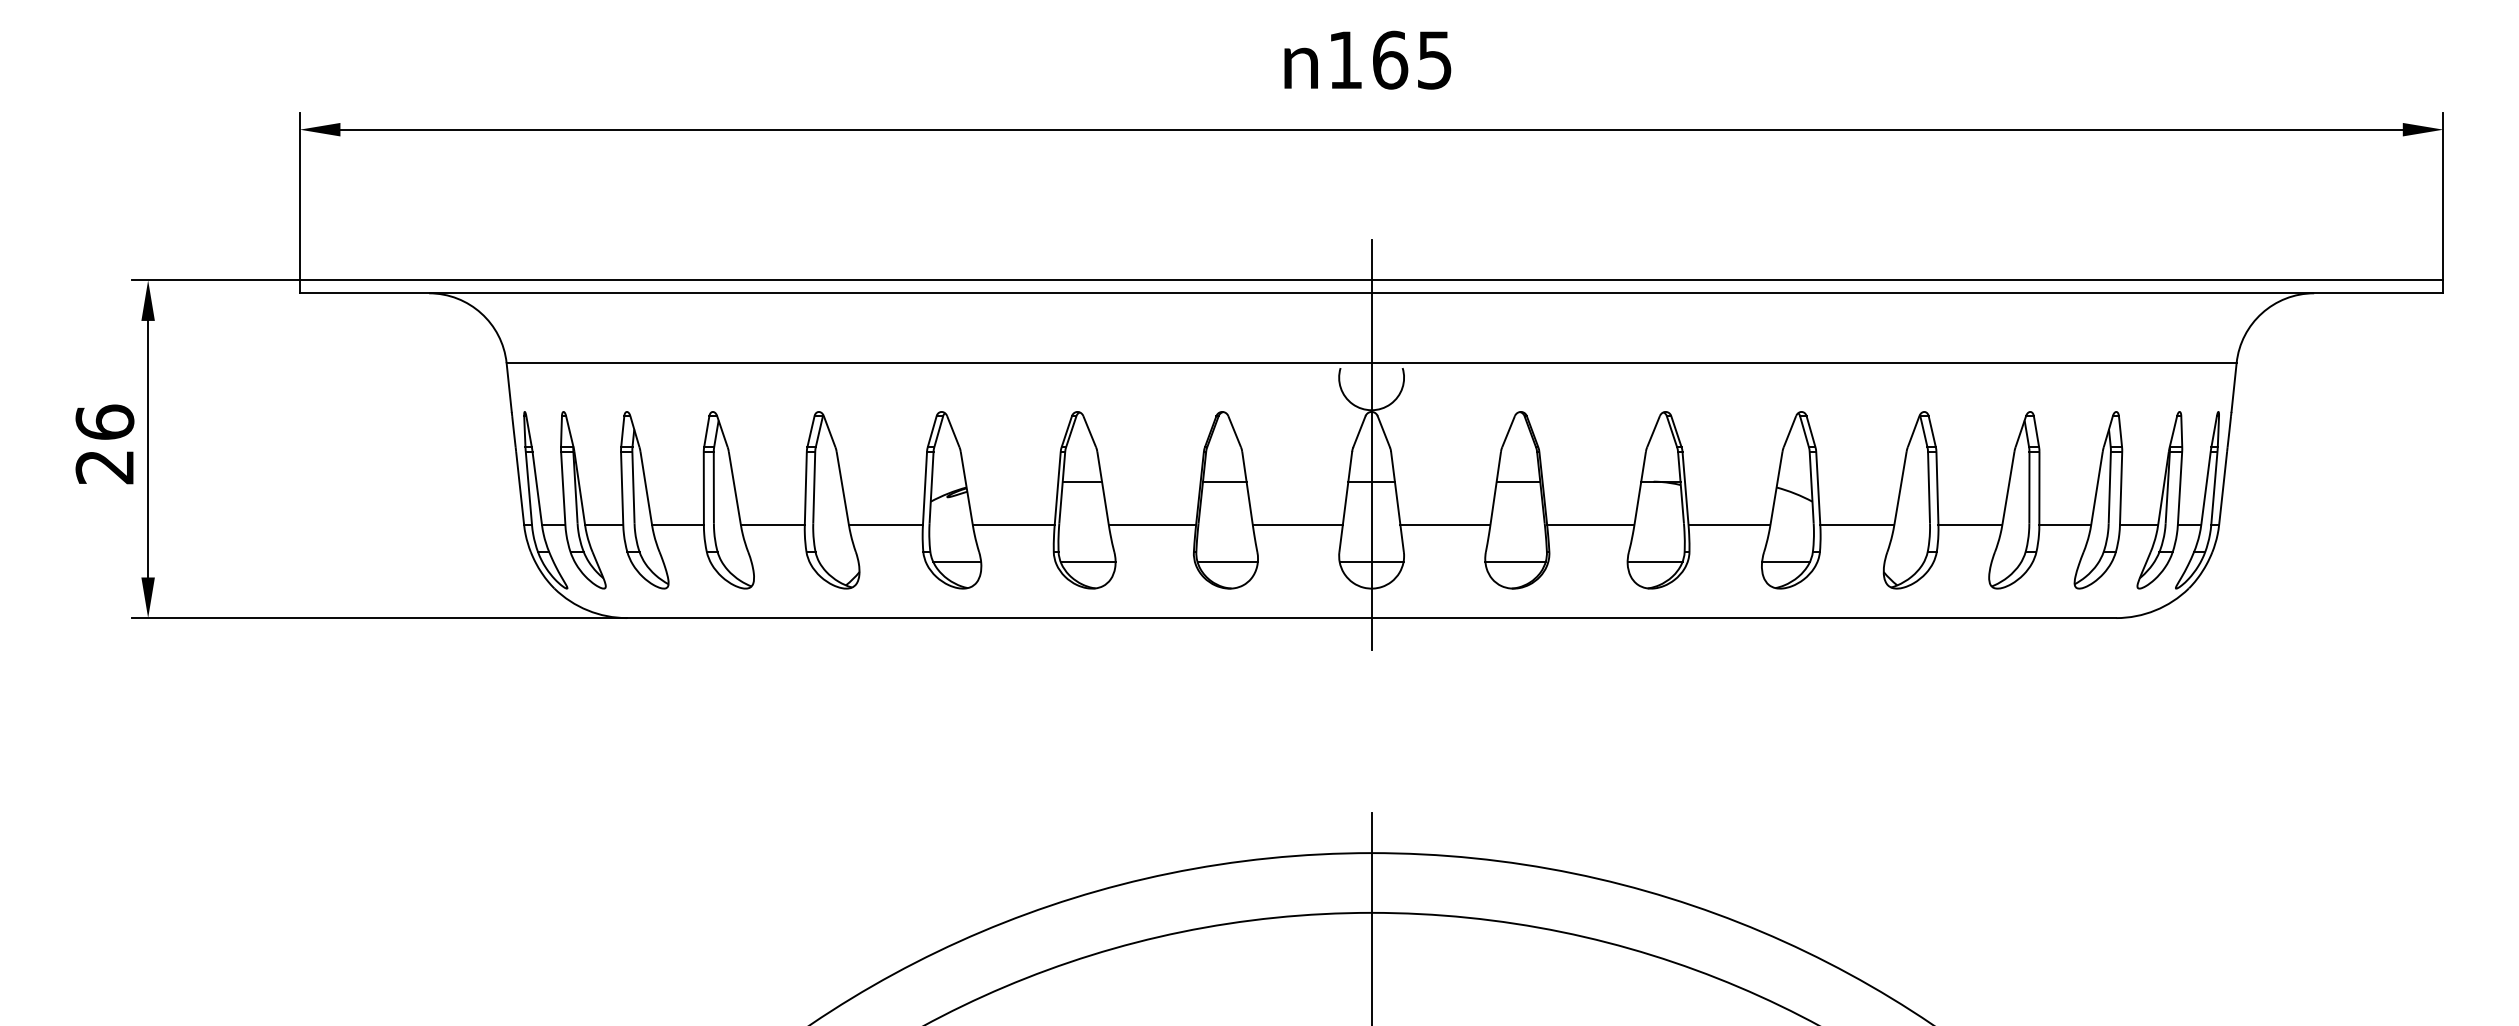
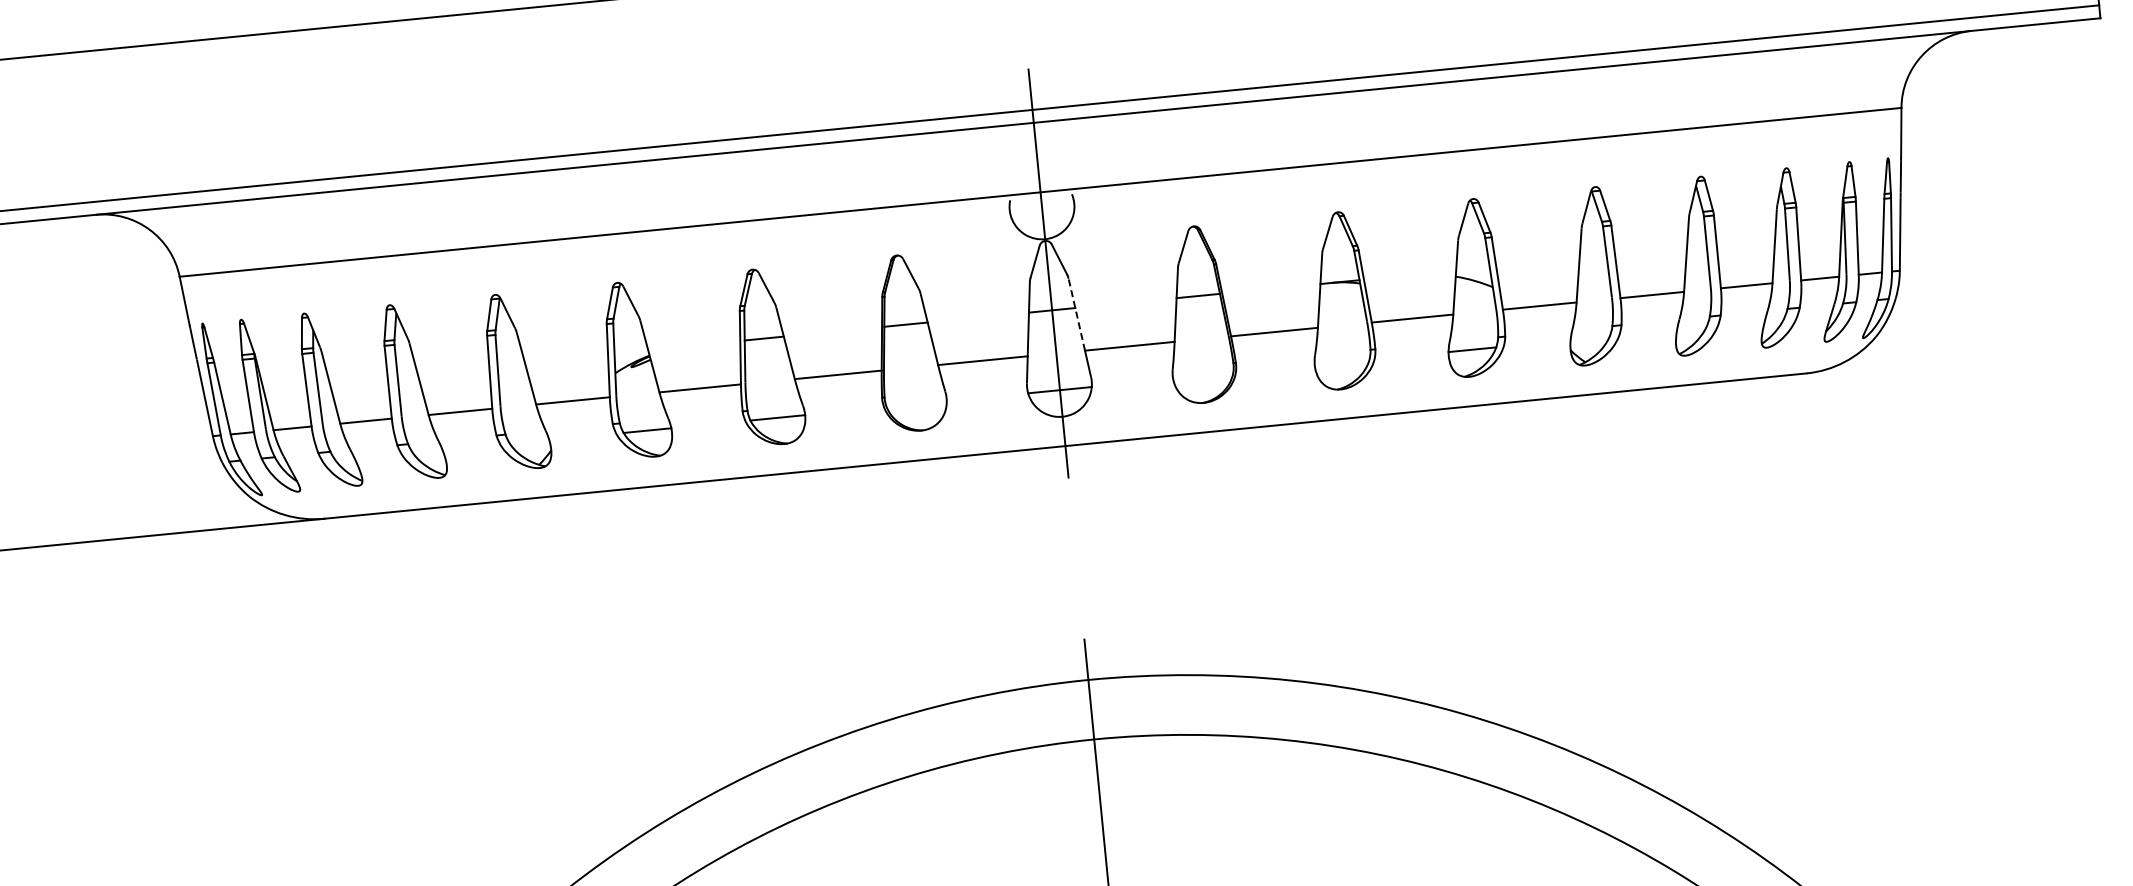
line: (1395, 488) -> (1076, 314), solid -> dashed
line: (1227, 561) -> (916, 403), removed
line: (1515, 561) -> (1203, 375), removed
line: (1654, 561) -> (1341, 362), removed

